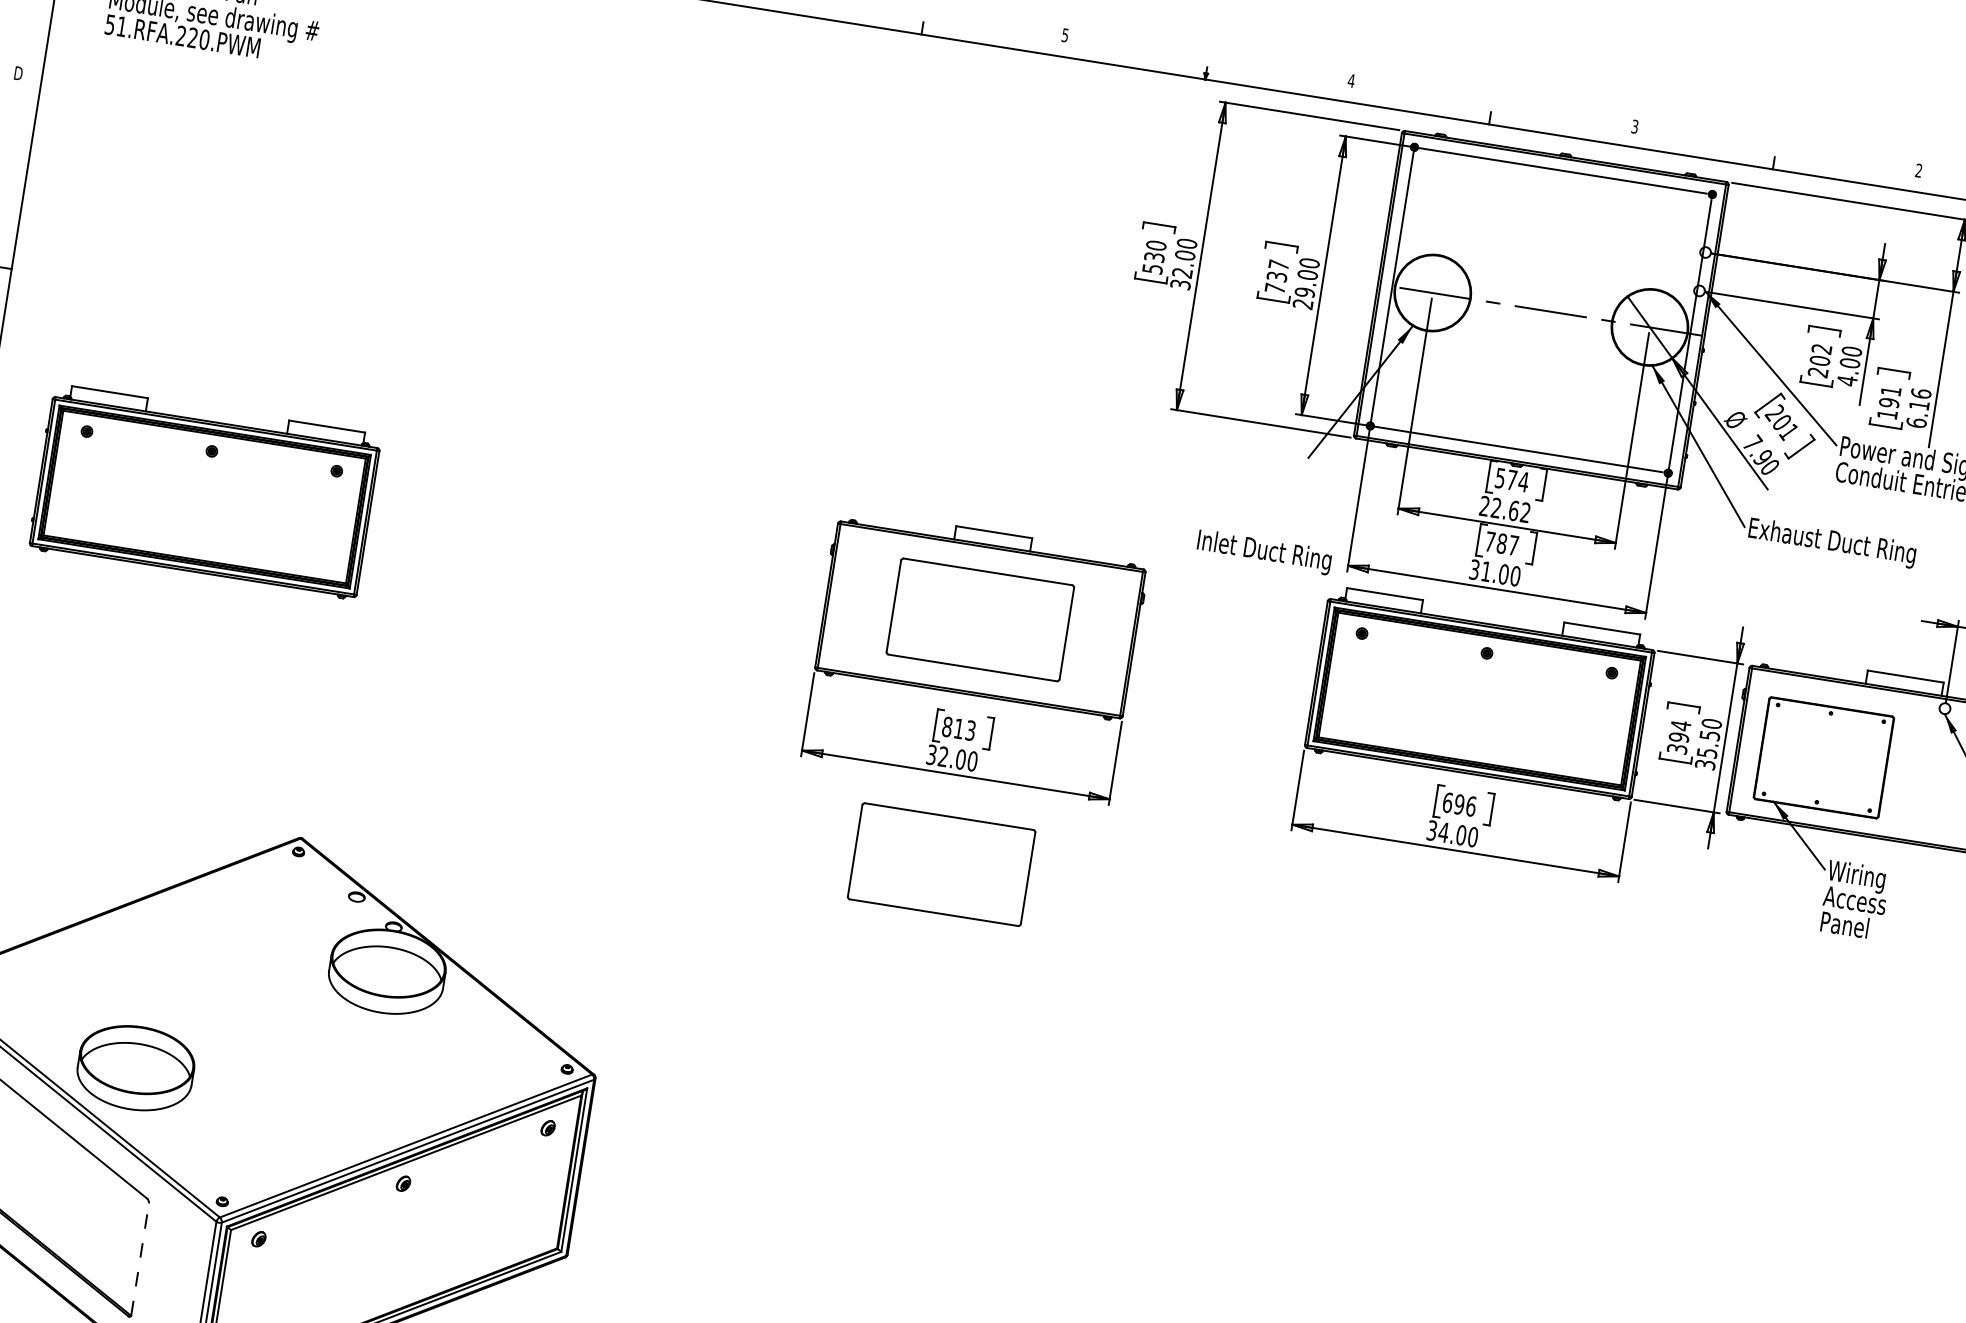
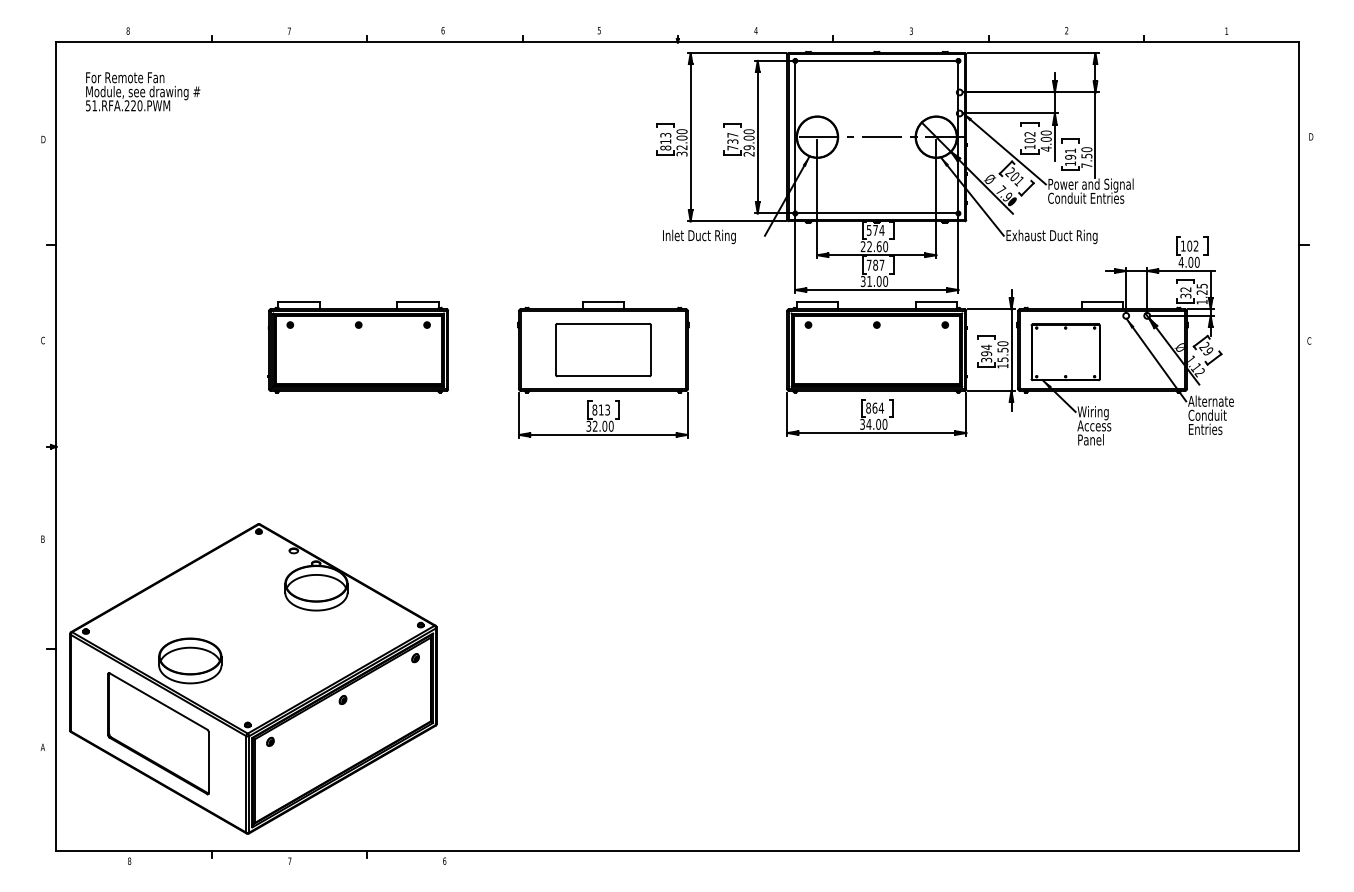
text: (1154, 256) -> (665, 141), 530 -> 813
text: (1817, 373) -> (1029, 147), 202 -> 102
text: (1918, 407) -> (1086, 157), 6.16 -> 7.50
part: (203, 492) -> (357, 347), moved
text: (1525, 512) -> (885, 246), 22.62 -> 22.60
text: (1264, 551) -> (699, 236), moved
text: (1704, 763) -> (1002, 365), 35.50 -> 15.50
text: (1458, 803) -> (874, 407), 696 -> 864
part: (941, 865) -> (603, 484), removed
line: (139, 1258) -> (208, 762), dashed -> solid

